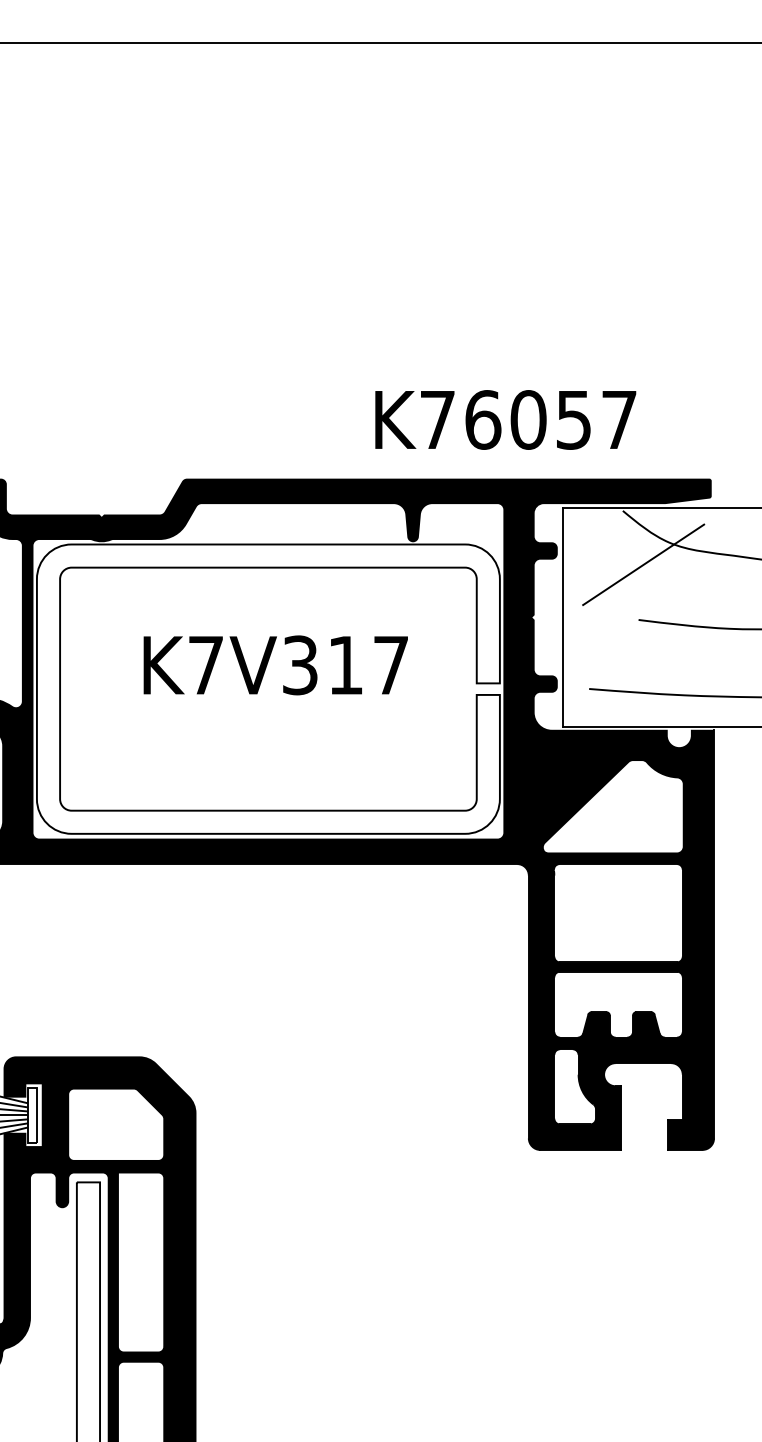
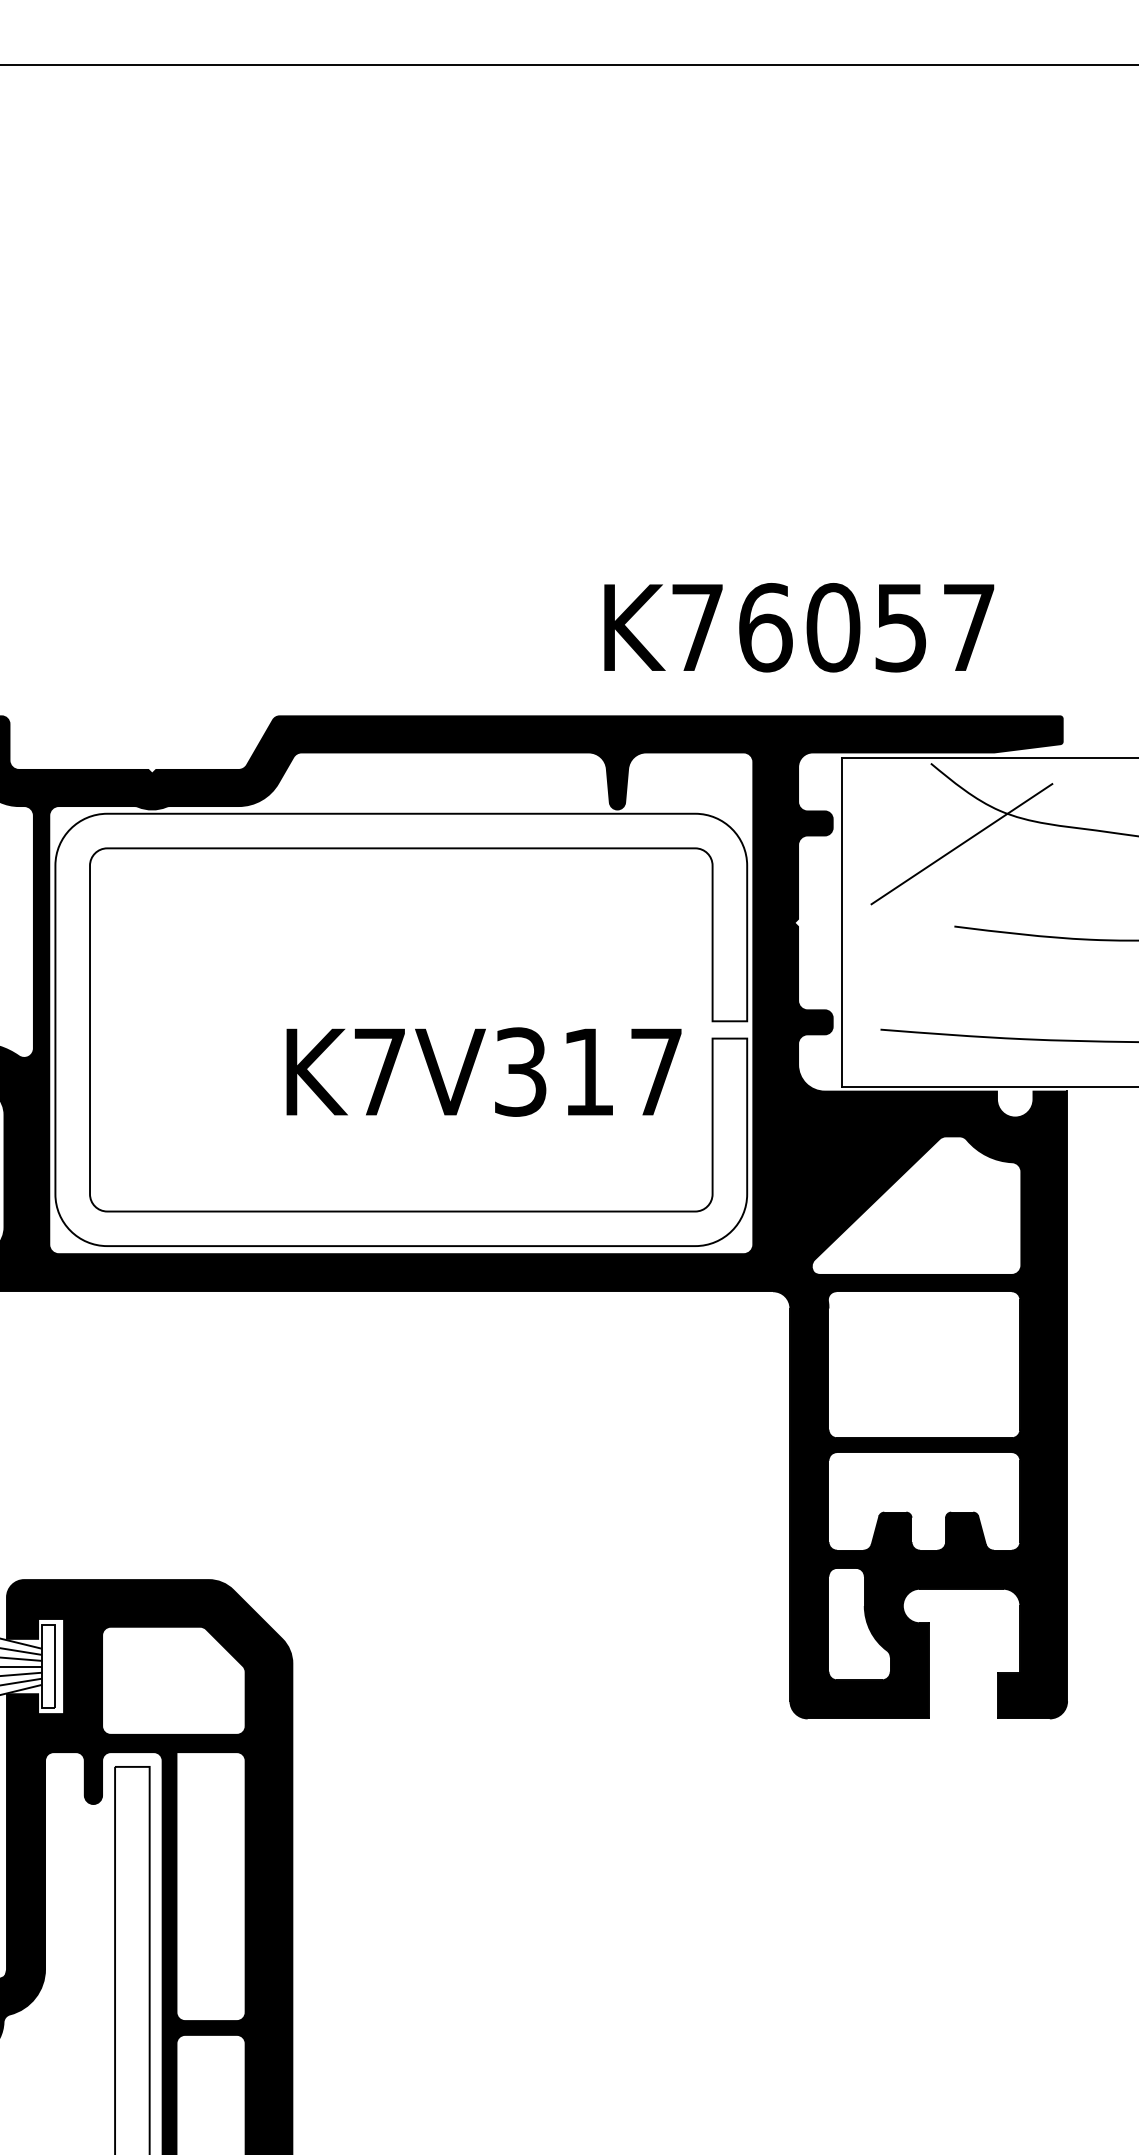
text: (505, 419) -> (798, 626), moved
text: (275, 665) -> (483, 1072), moved

